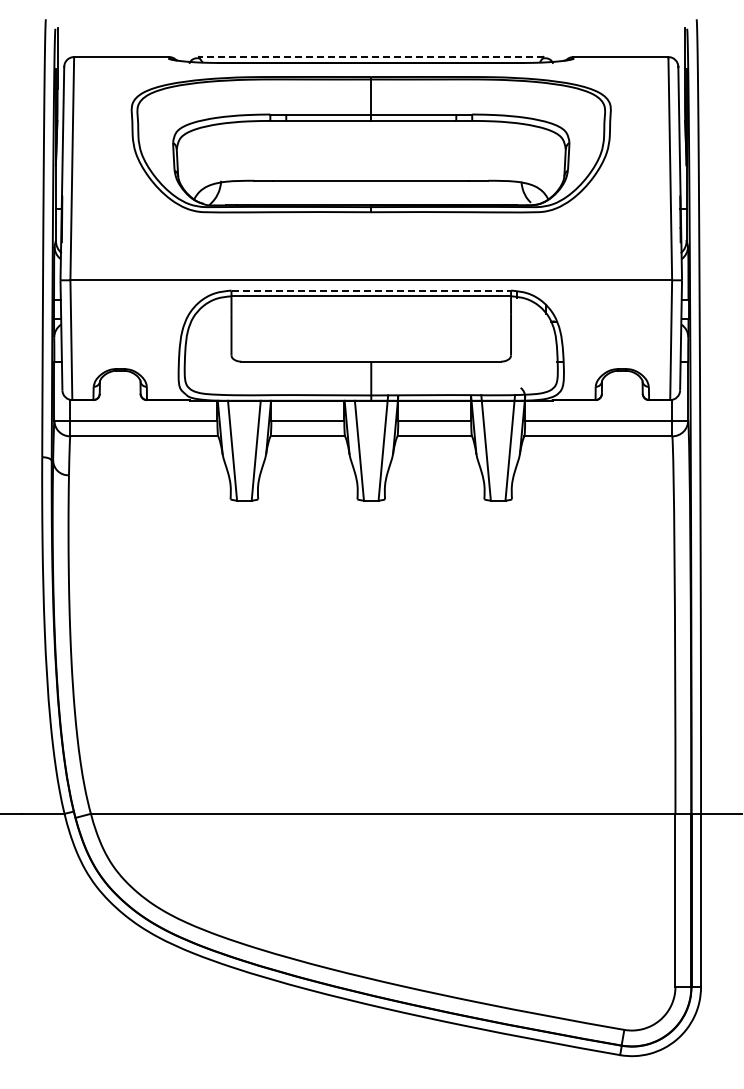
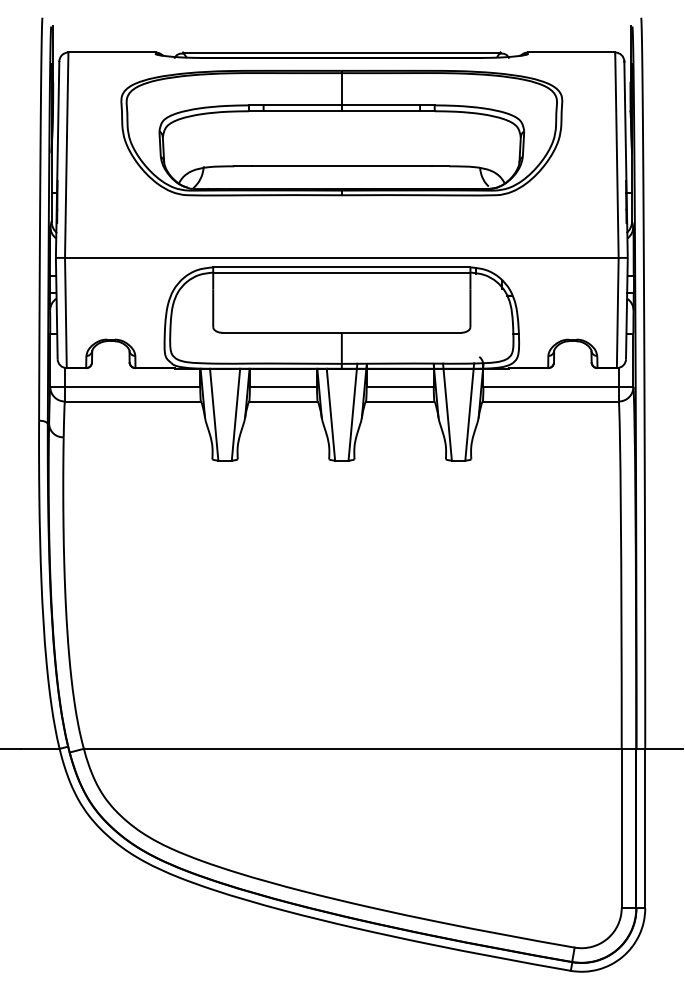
line: (371, 57) -> (342, 52), dashed -> solid
line: (371, 290) -> (342, 267), dashed -> solid

